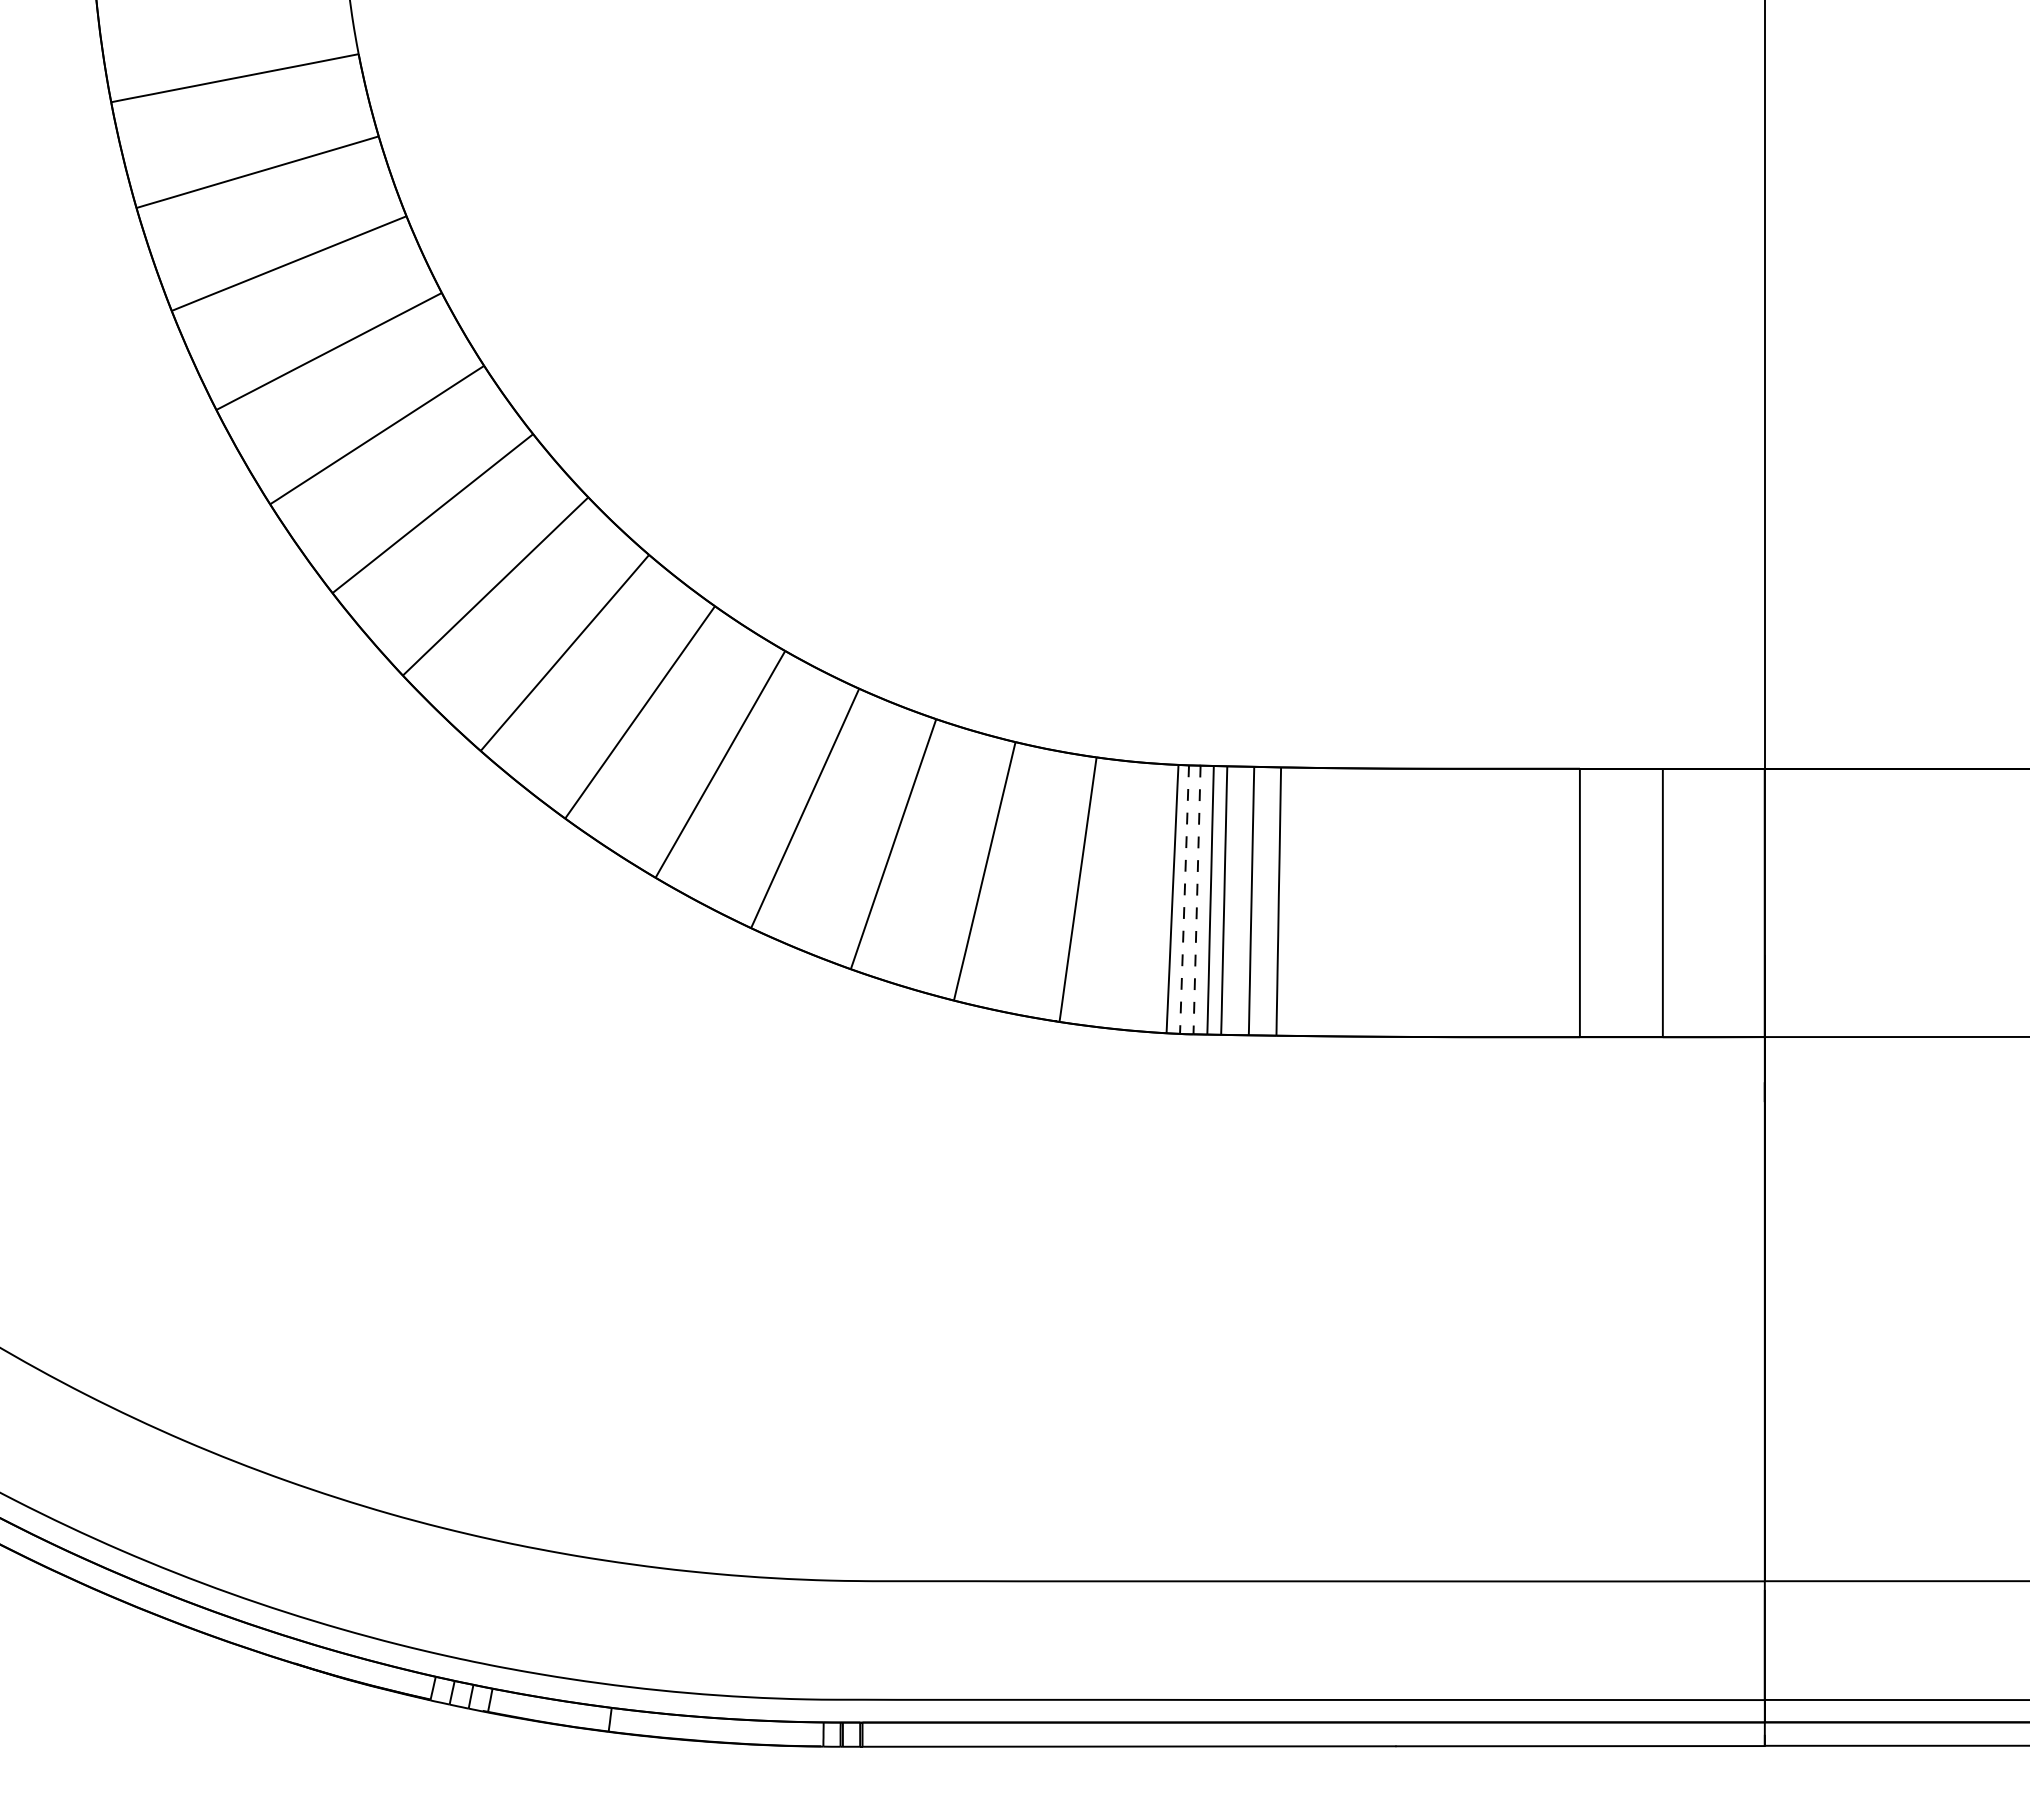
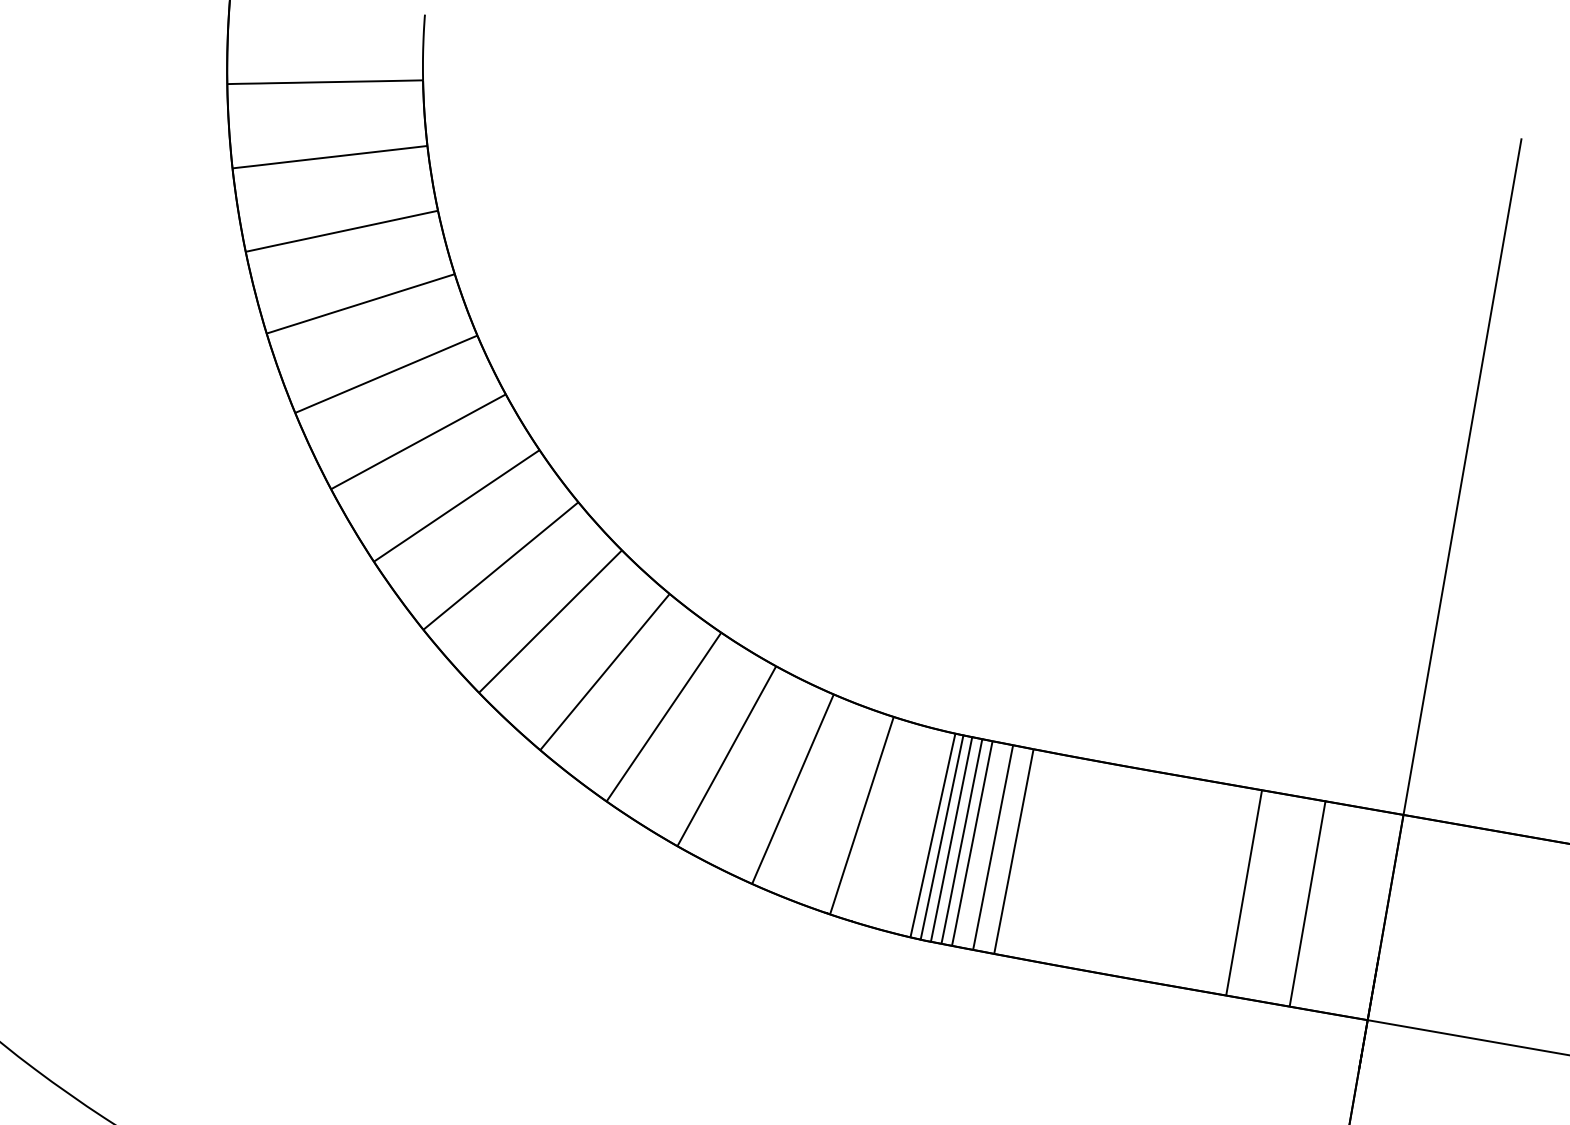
line: (1184, 900) -> (941, 838), dashed -> solid
line: (1197, 900) -> (951, 839), dashed -> solid

